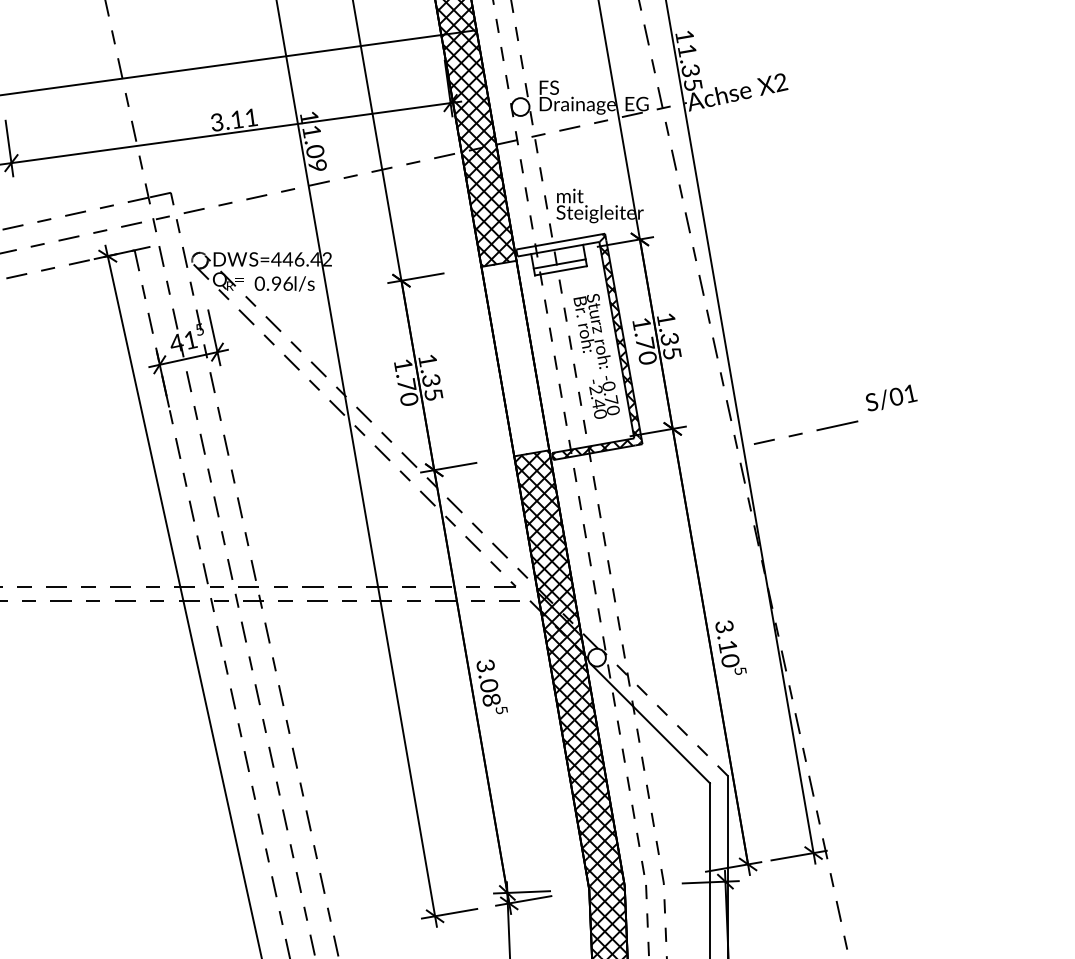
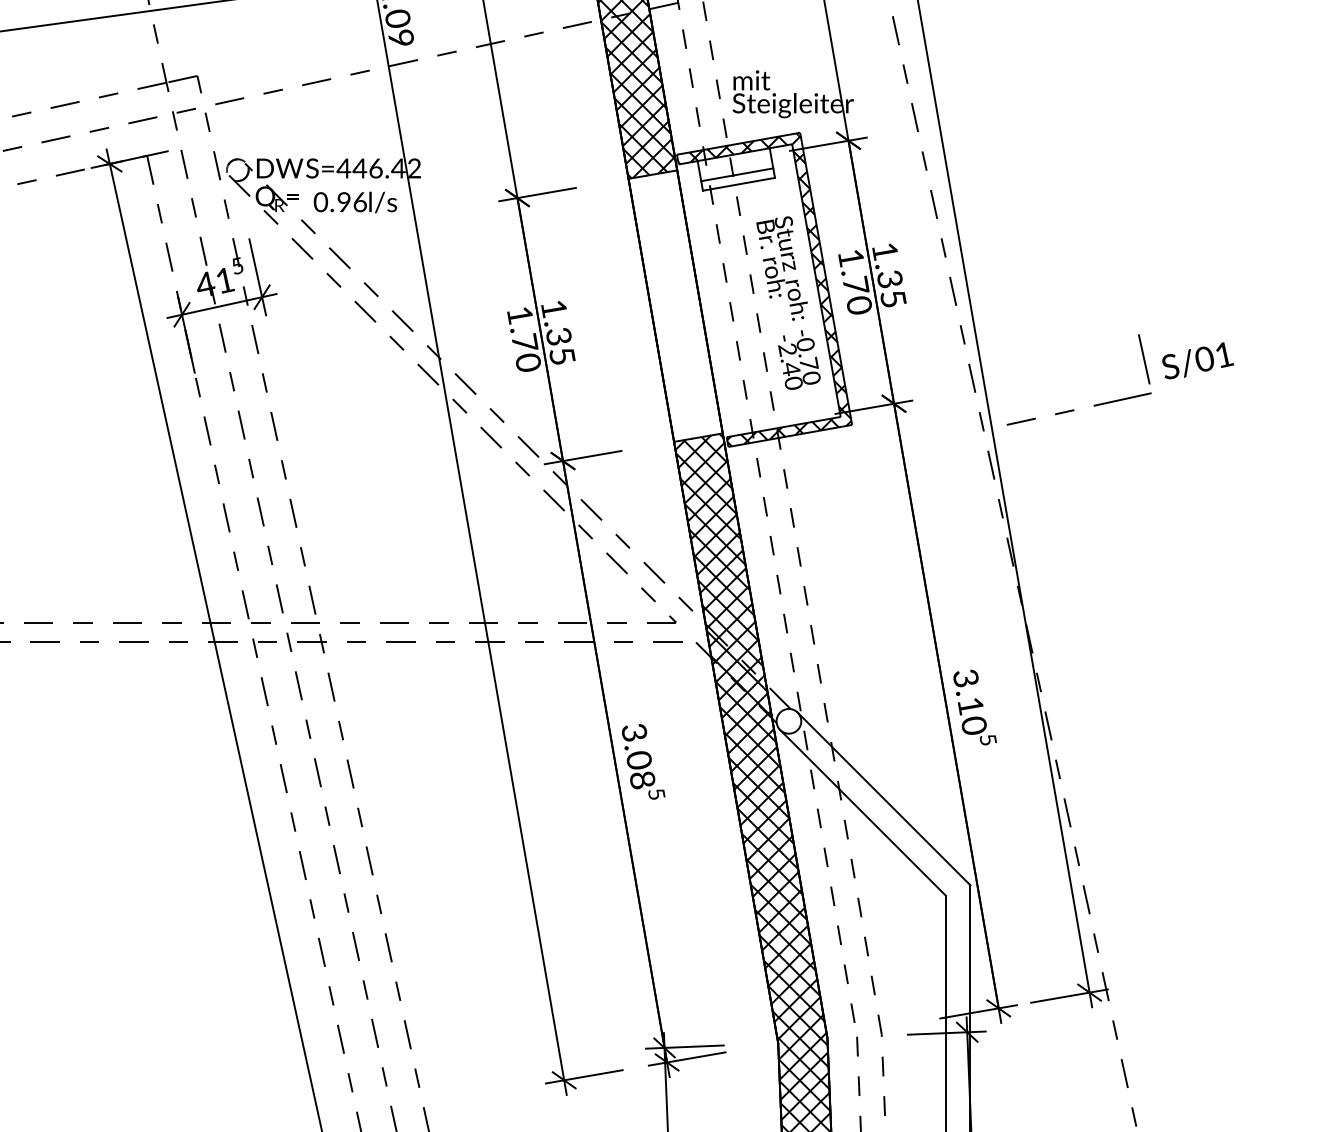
hatch: (555, 246) -> (731, 150), added
line: (852, 396) -> (1143, 358), added
line: (665, 713) -> (884, 798), dashed -> solid

